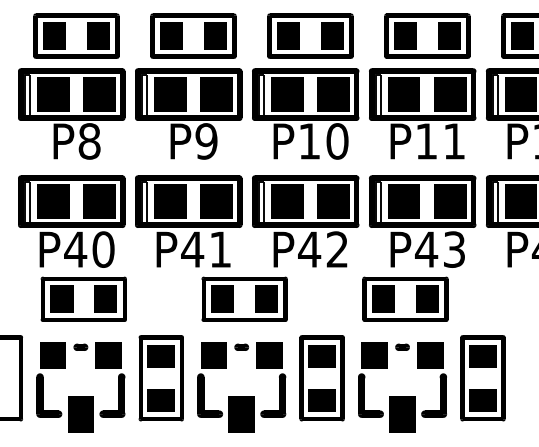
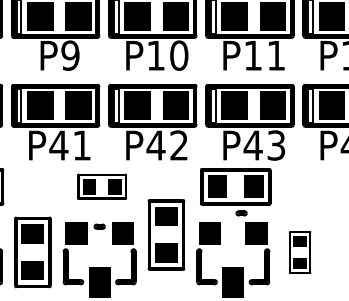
part: (244, 298) -> (101, 186), size x0.7
part: (402, 346) -> (241, 212), moved
part: (321, 378) -> (165, 235), moved
part: (482, 378) -> (299, 252), size x0.6

